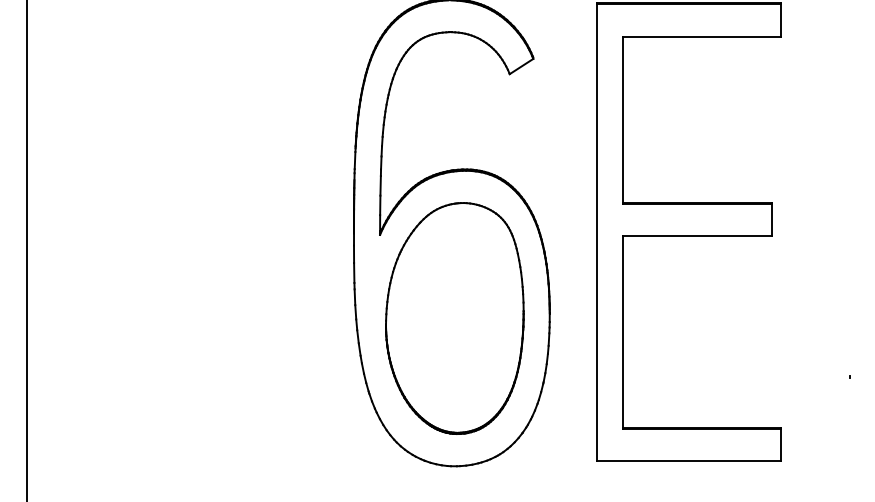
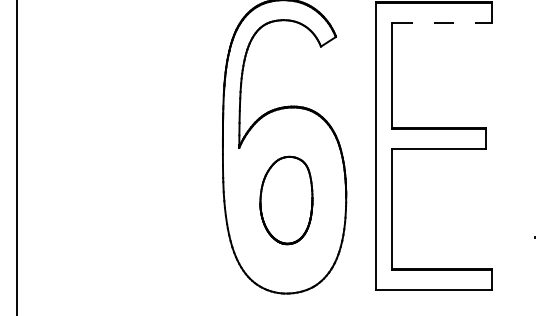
line: (702, 37) -> (442, 23), solid -> dashed
part: (454, 318) -> (286, 200), size x0.6

